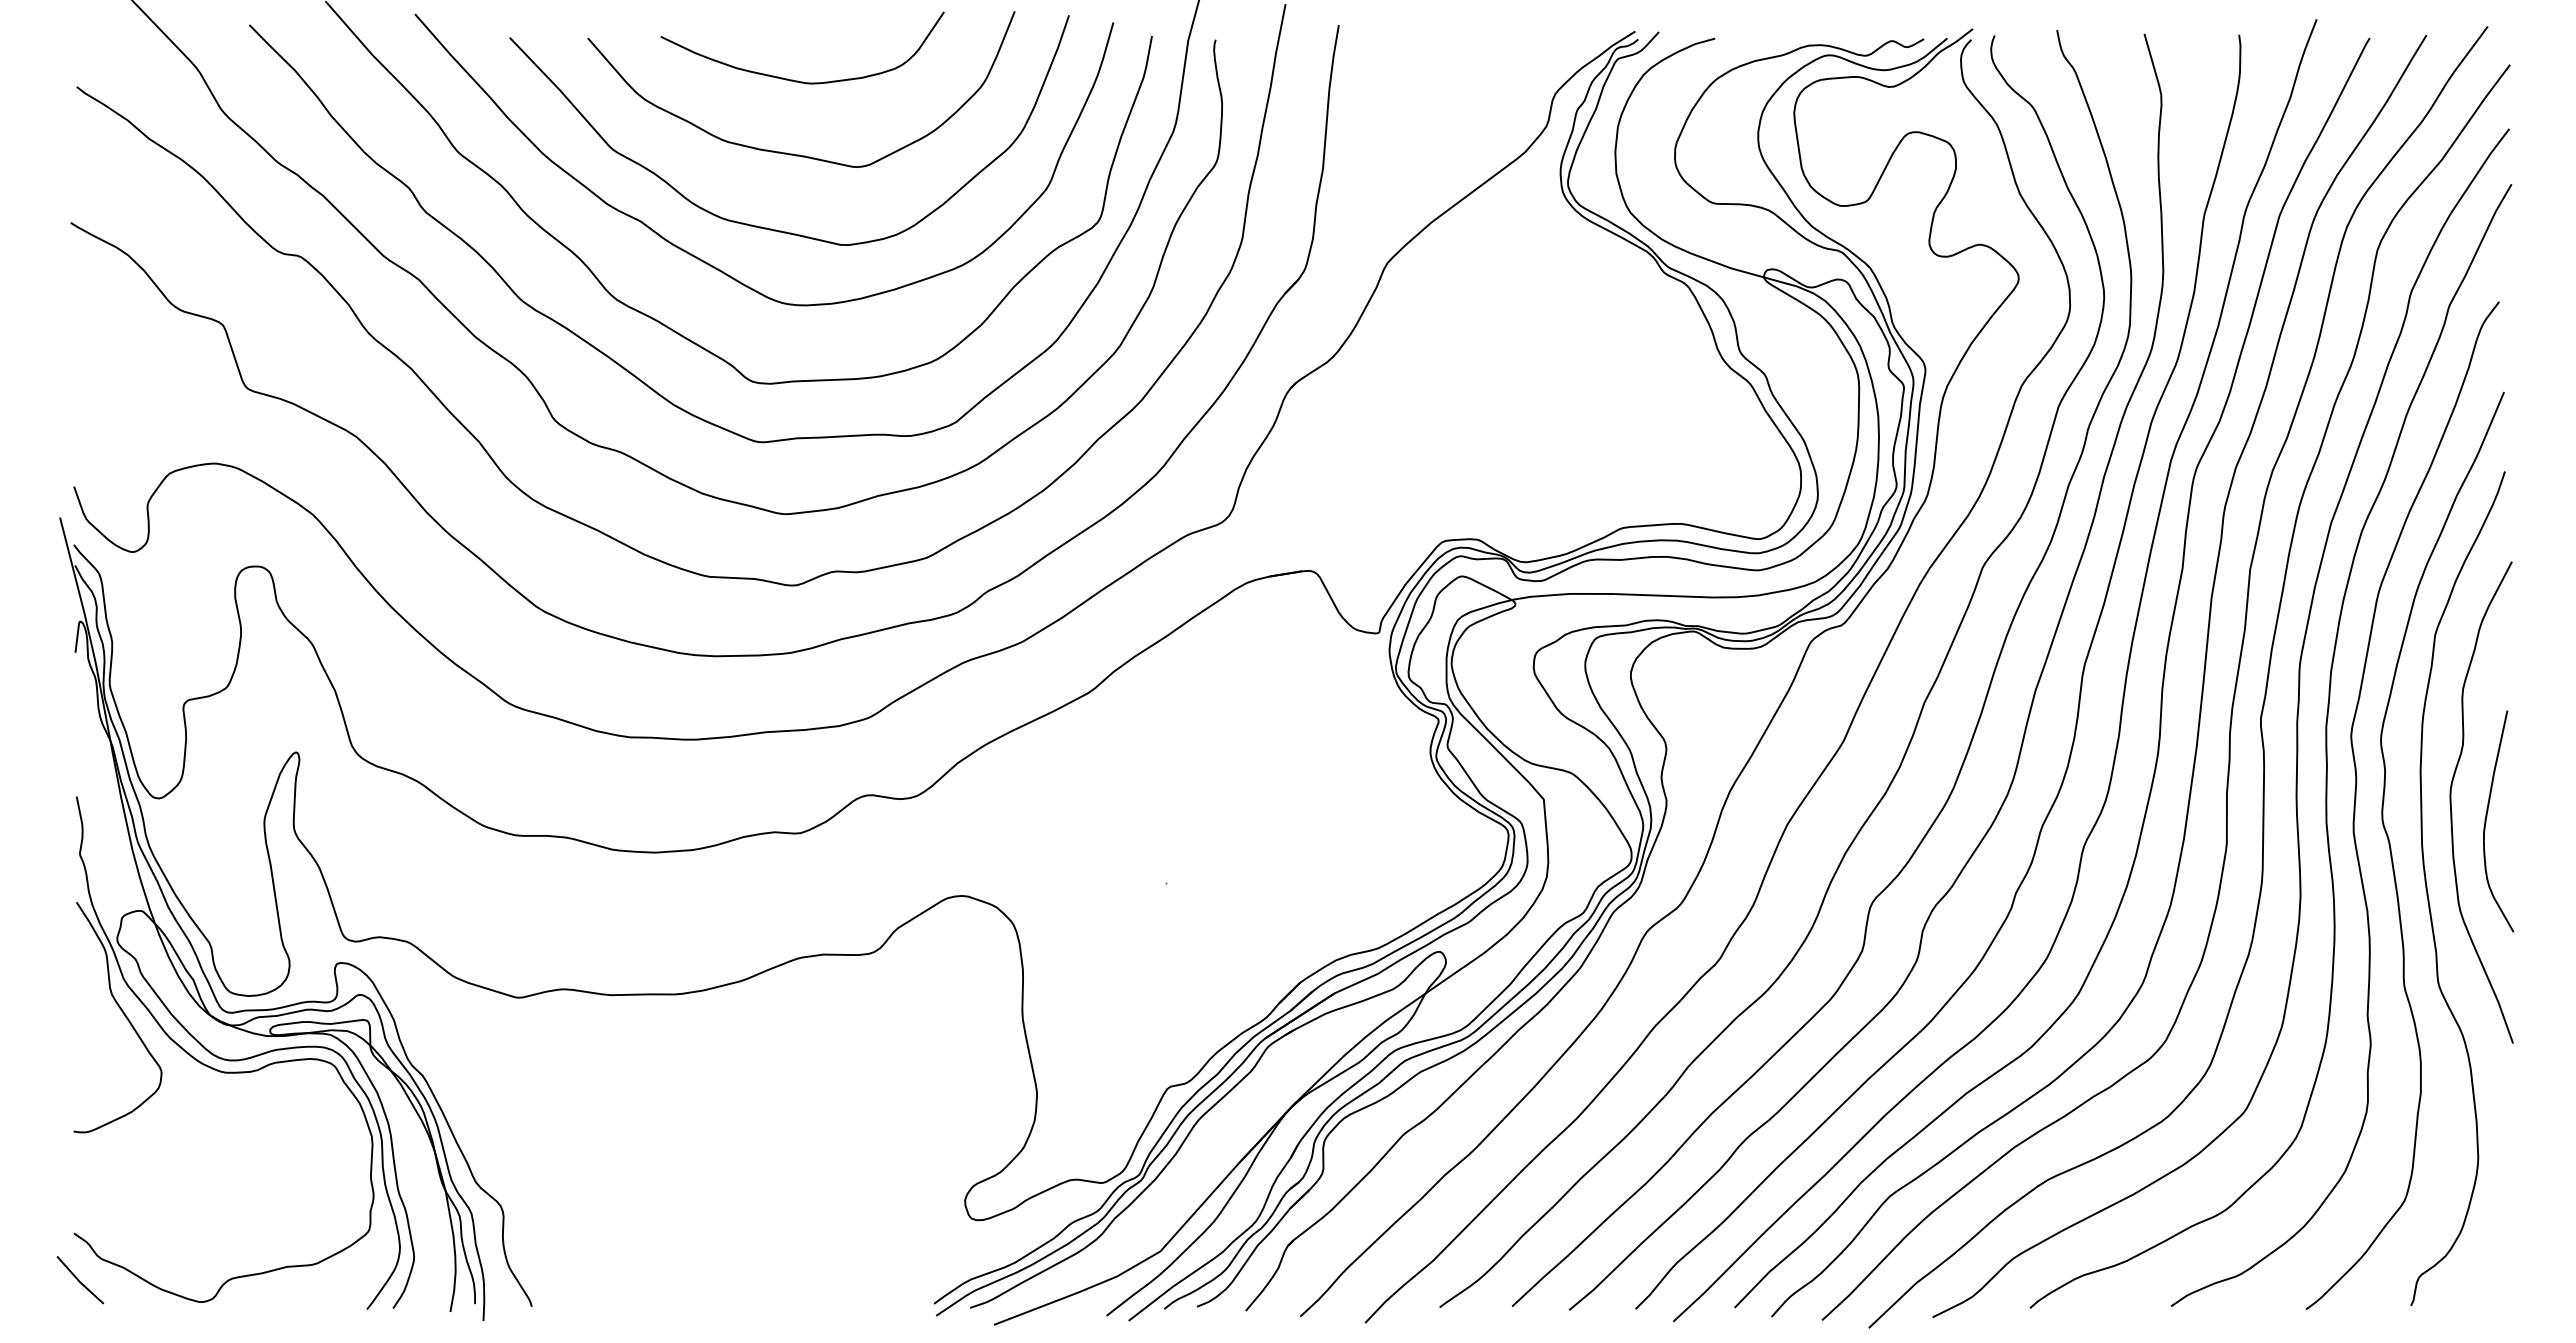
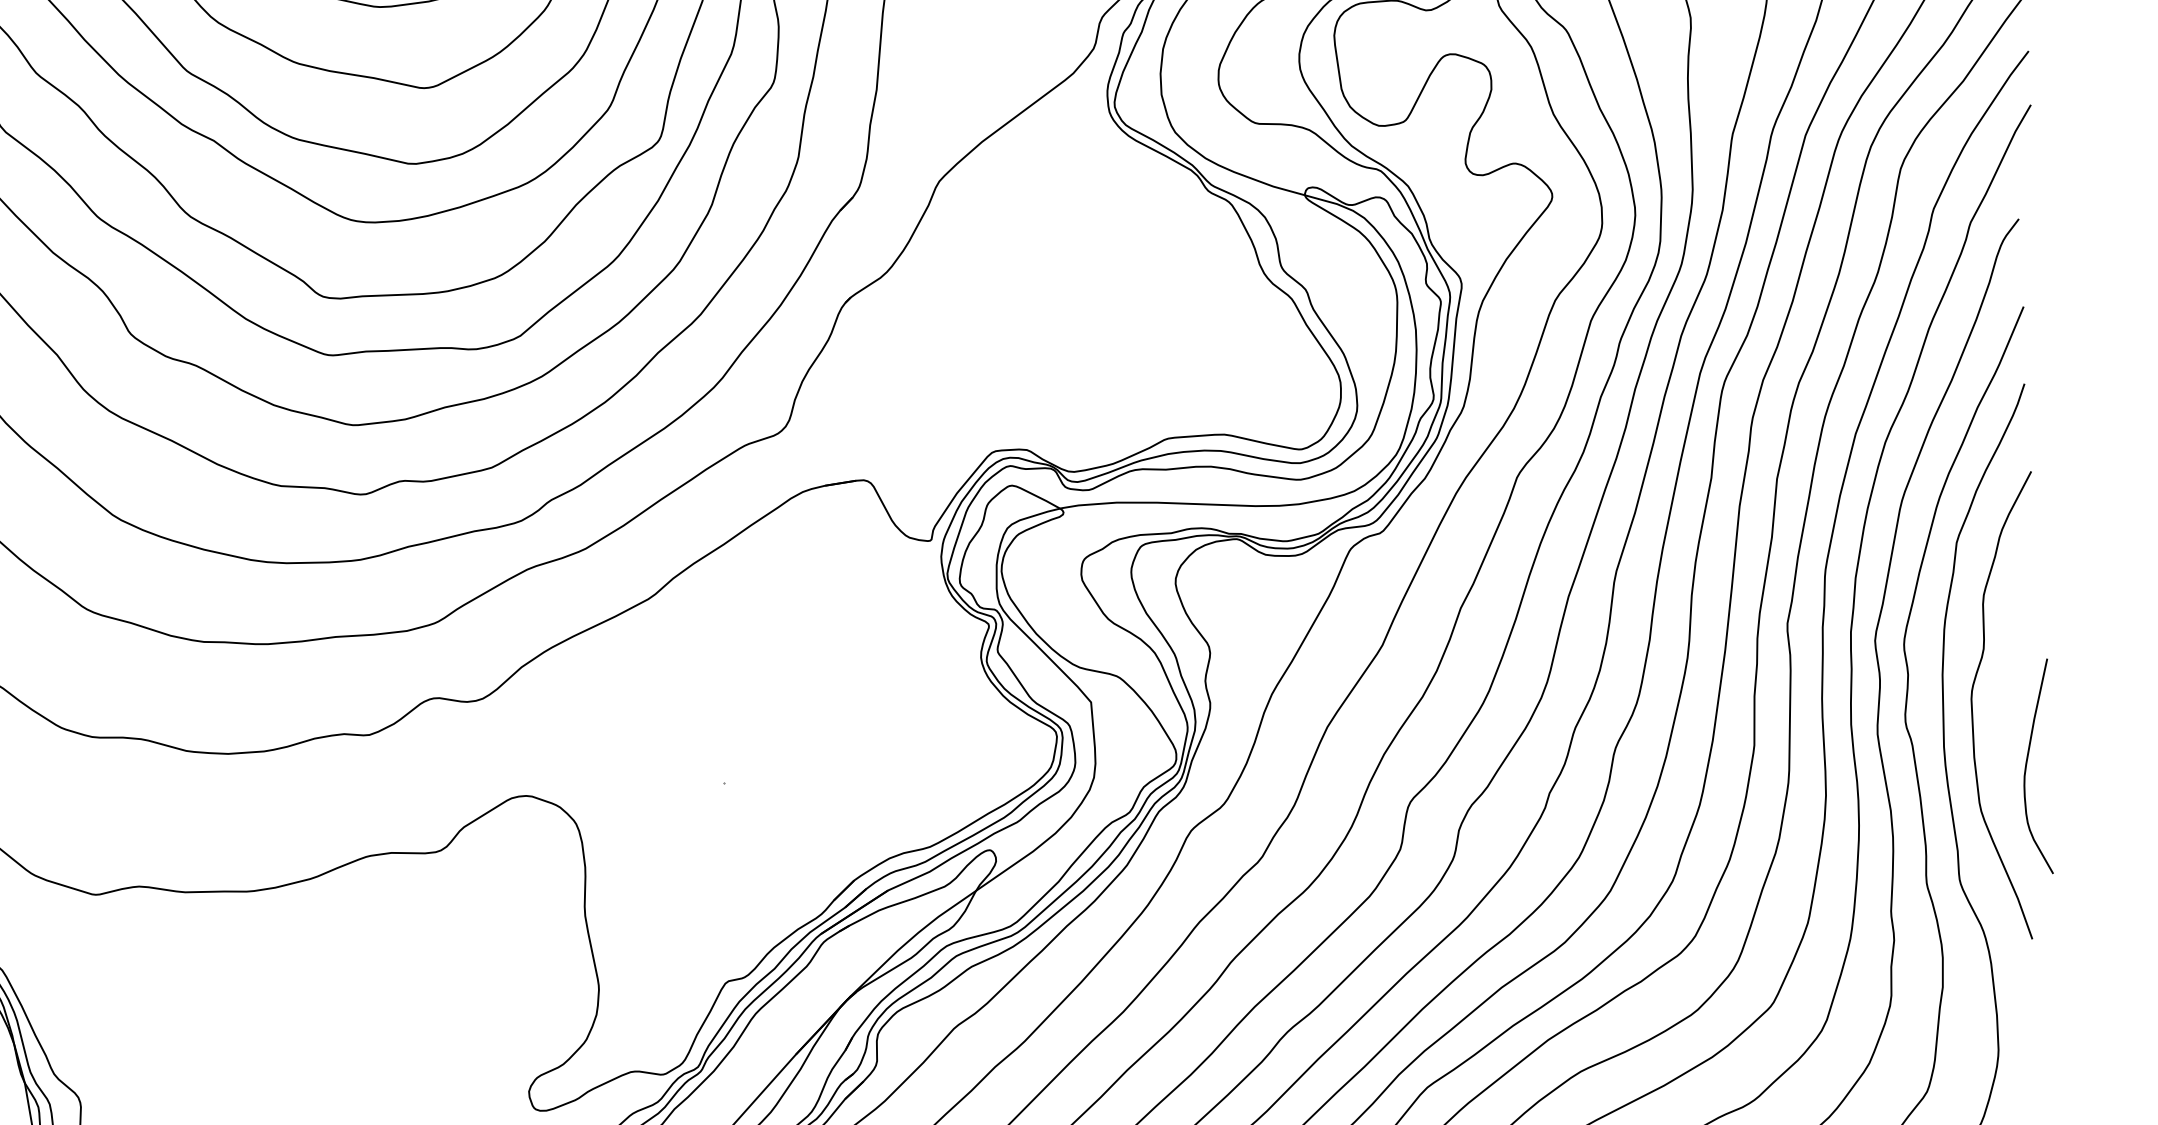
curve: (2486, 821) -> (2026, 766), moved

